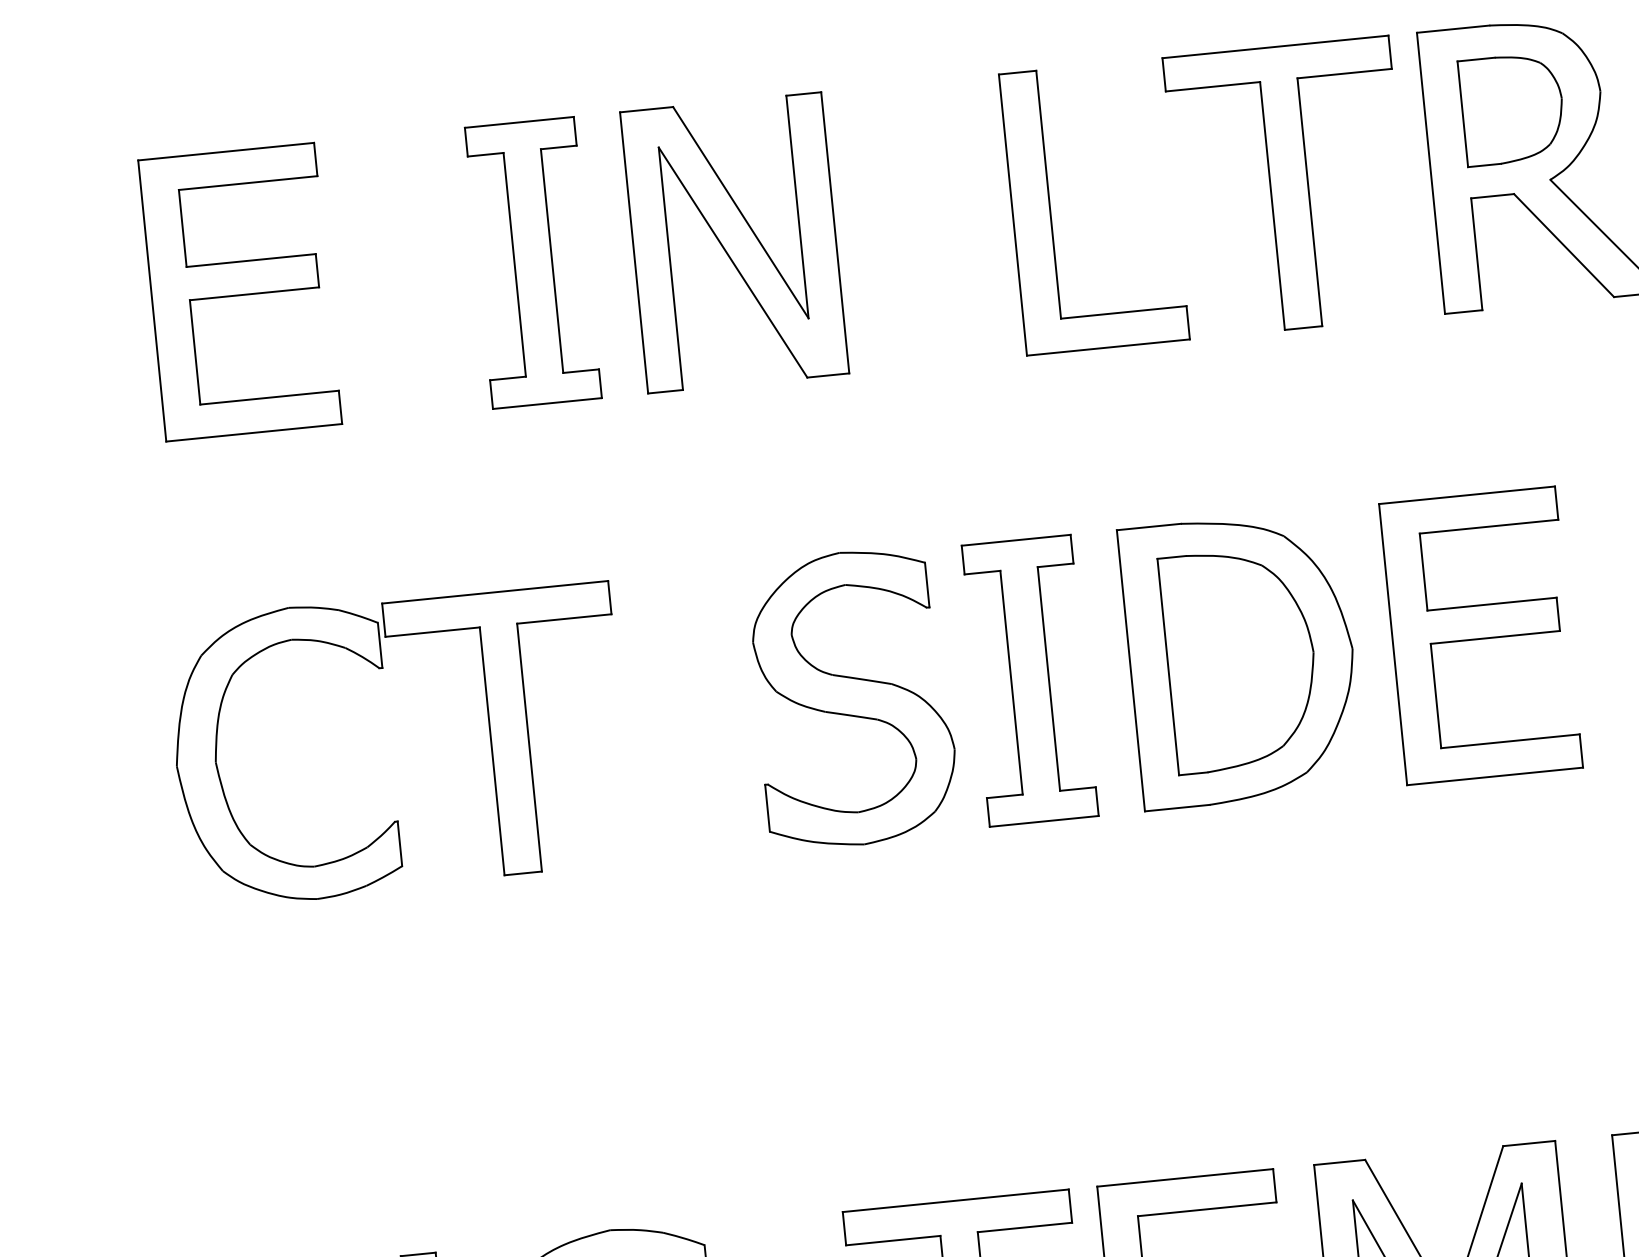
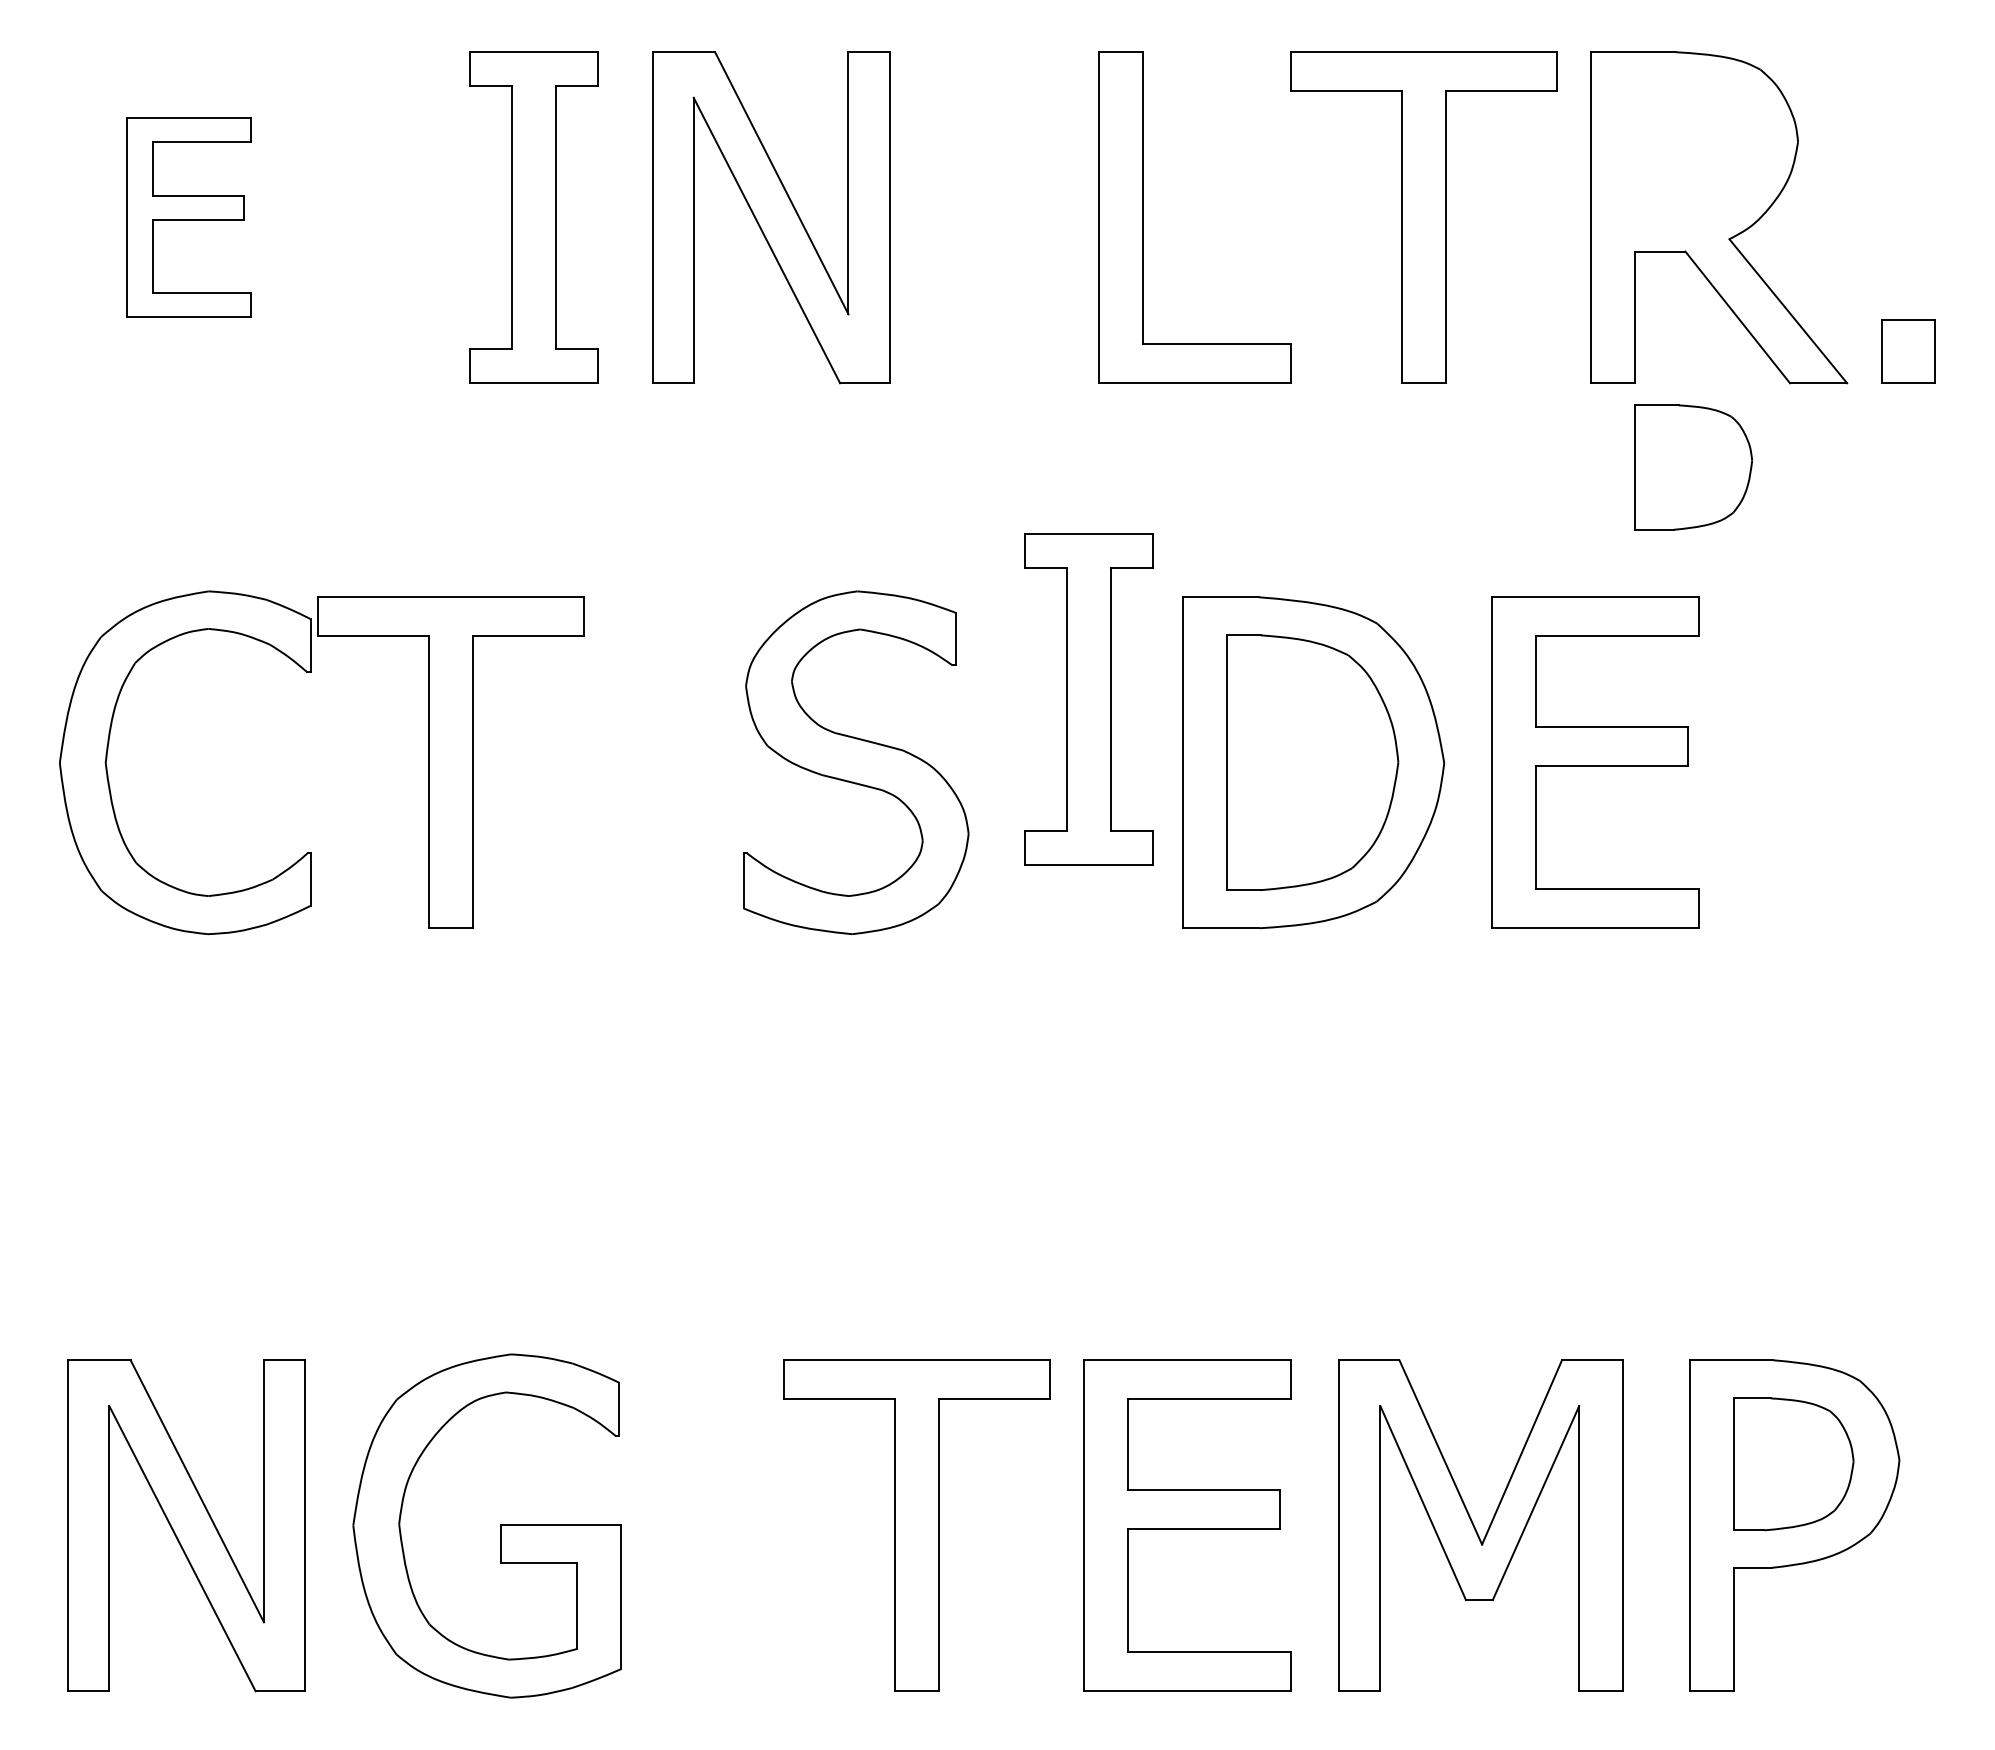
part: (1512, 109) -> (1693, 467), moved
part: (239, 292) -> (188, 217), size x0.6
part: (1030, 680) -> (1088, 699), moved

